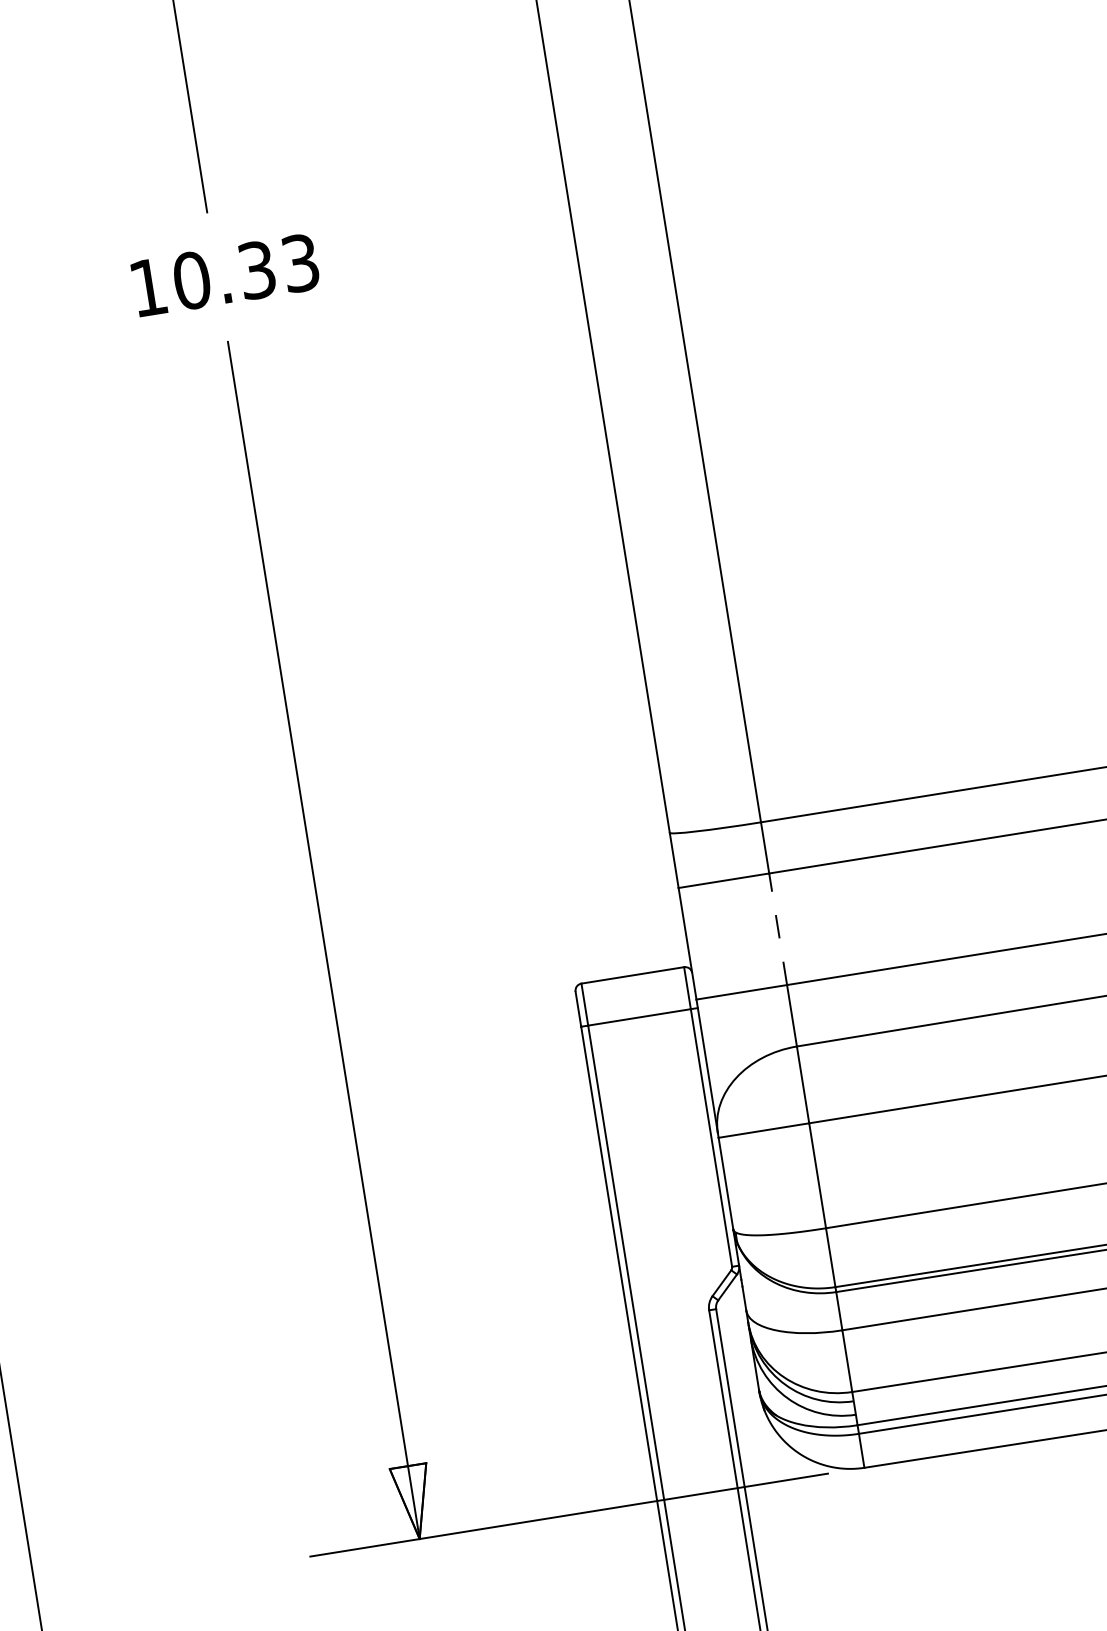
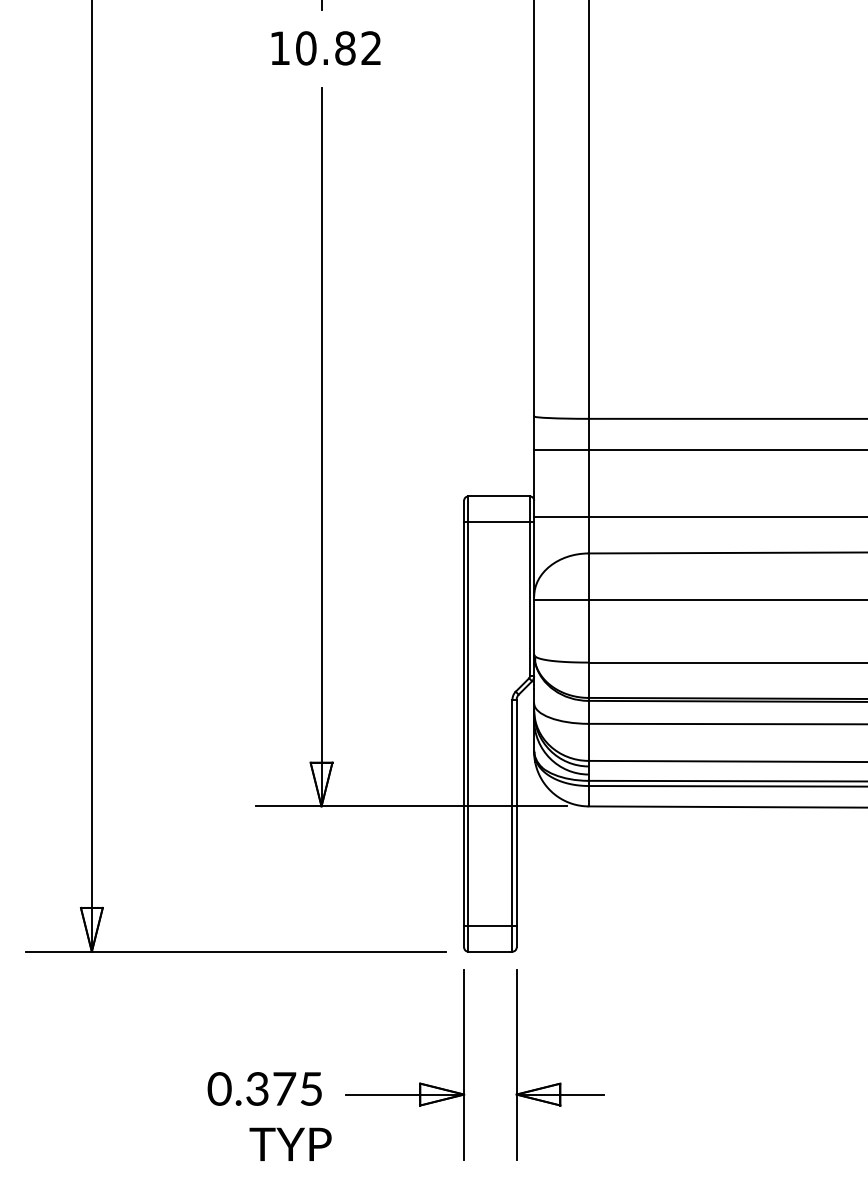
text: (279, 266) -> (358, 48), 10.33 -> 10.82
line: (777, 928) -> (588, 482), dashed -> solid

